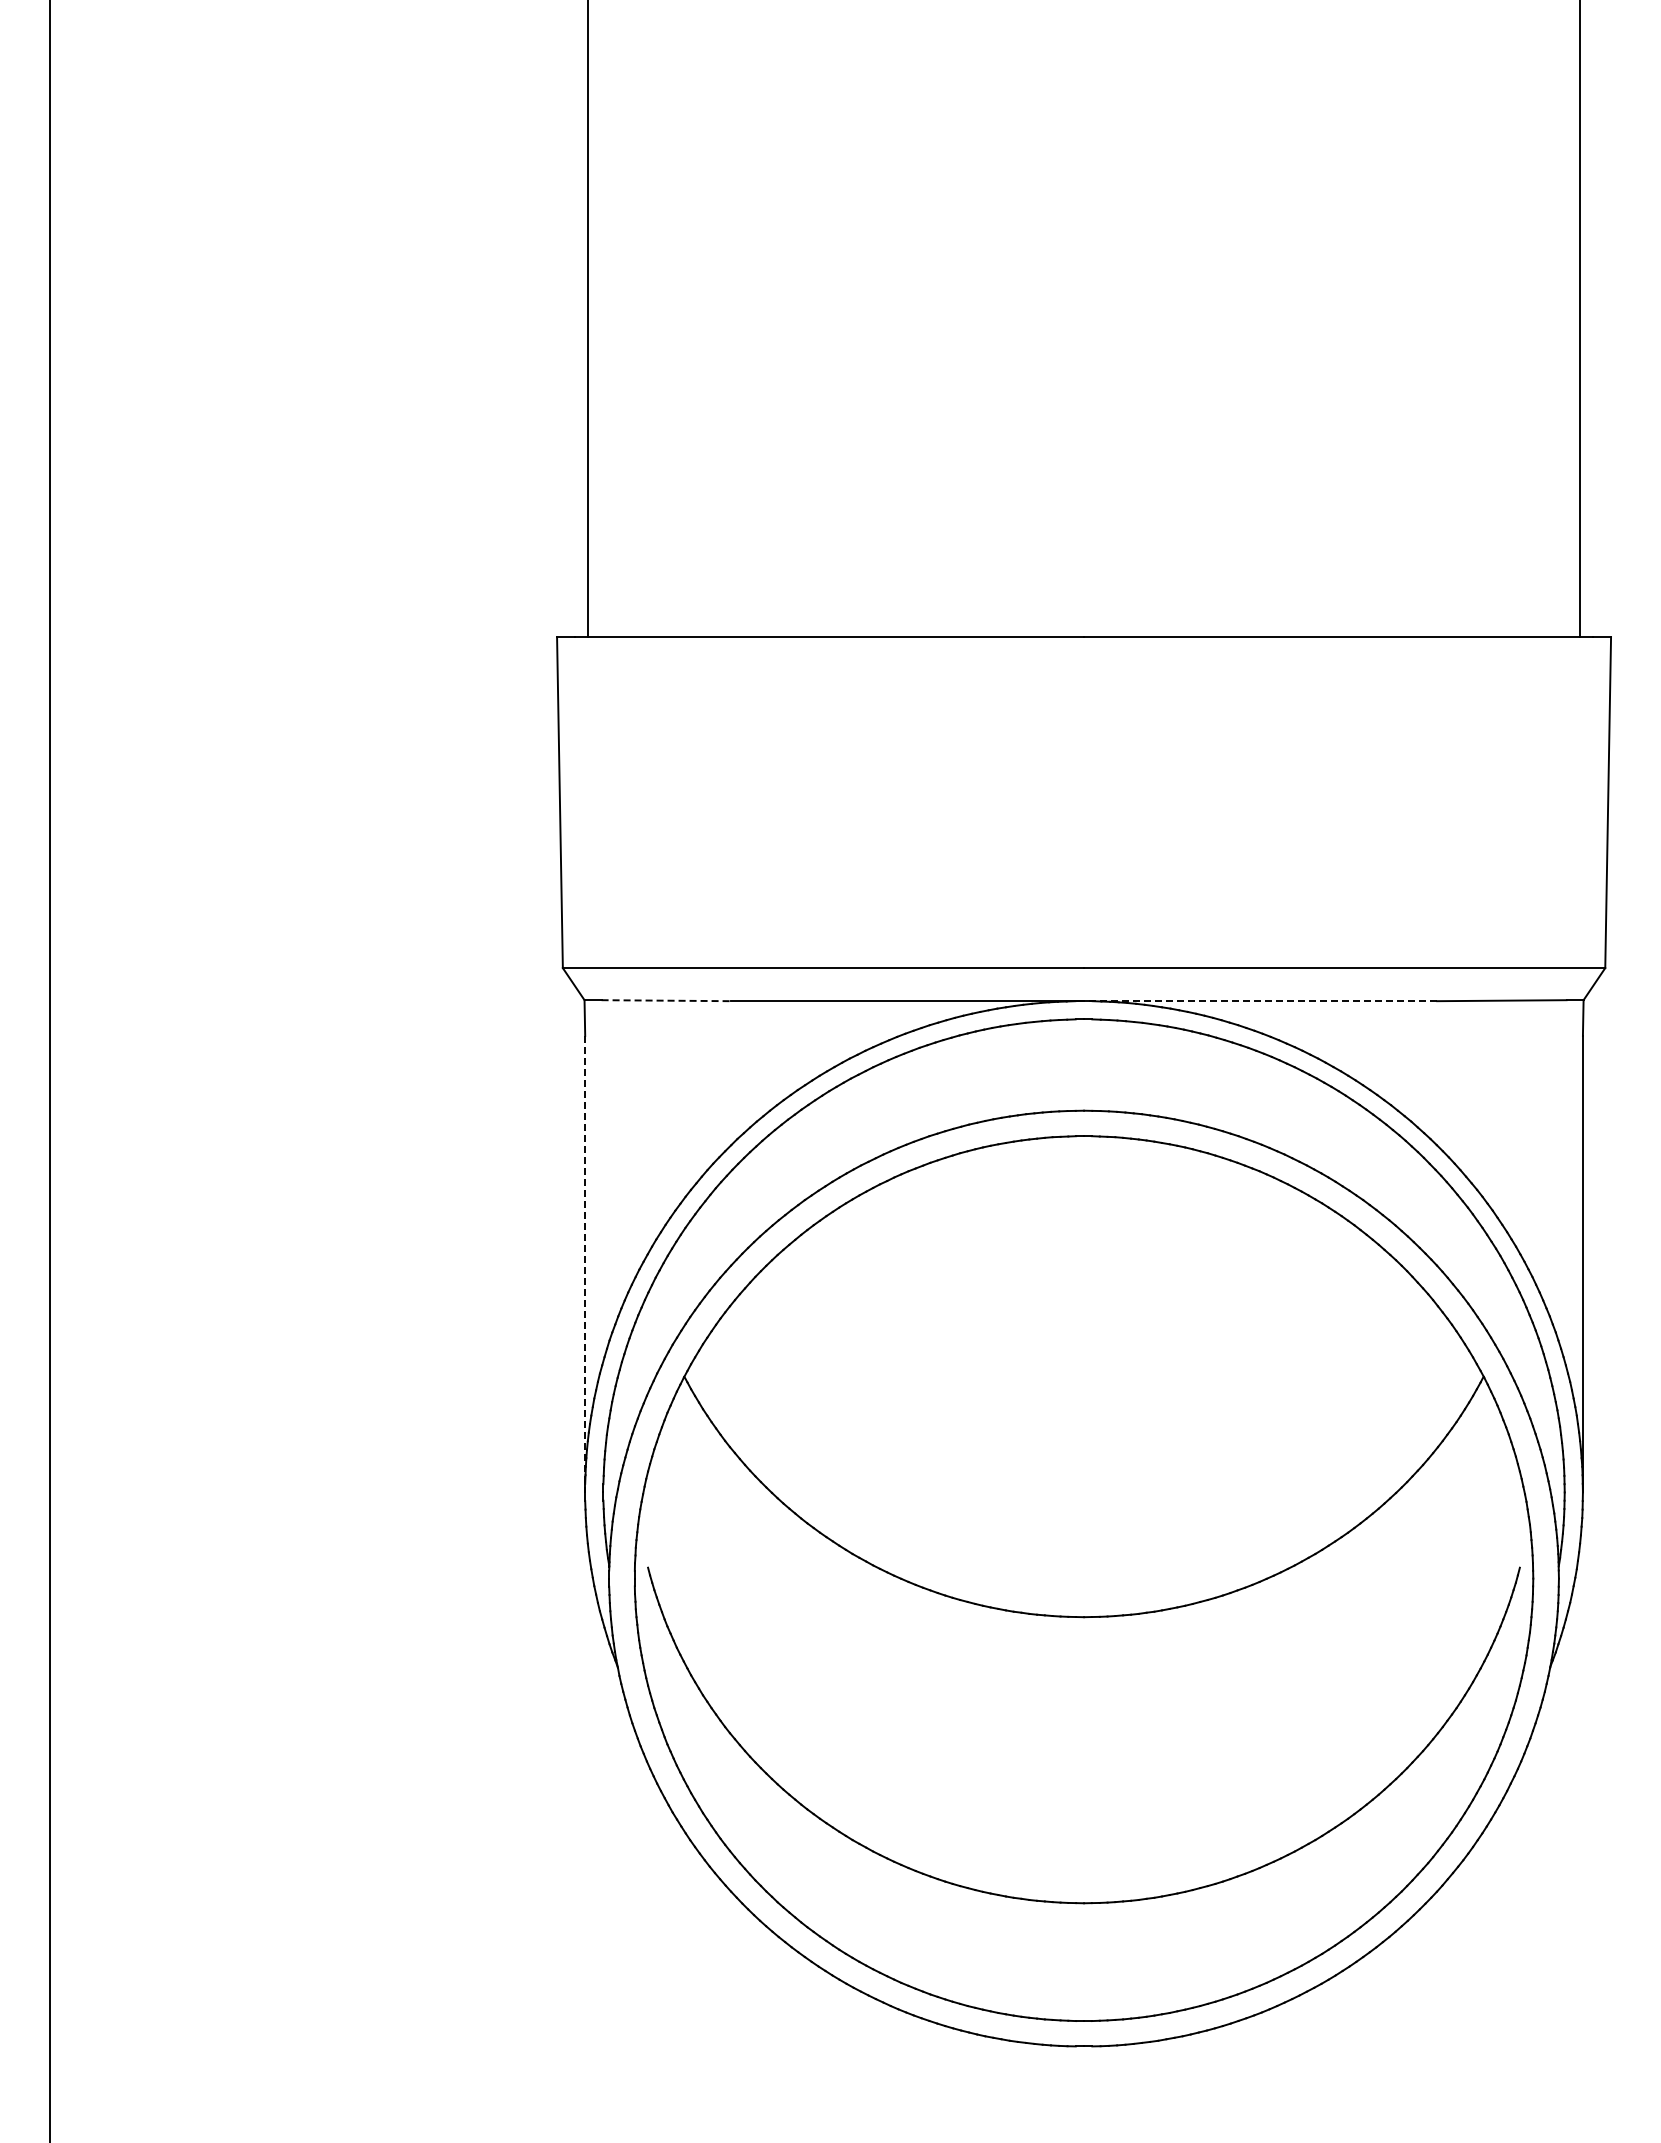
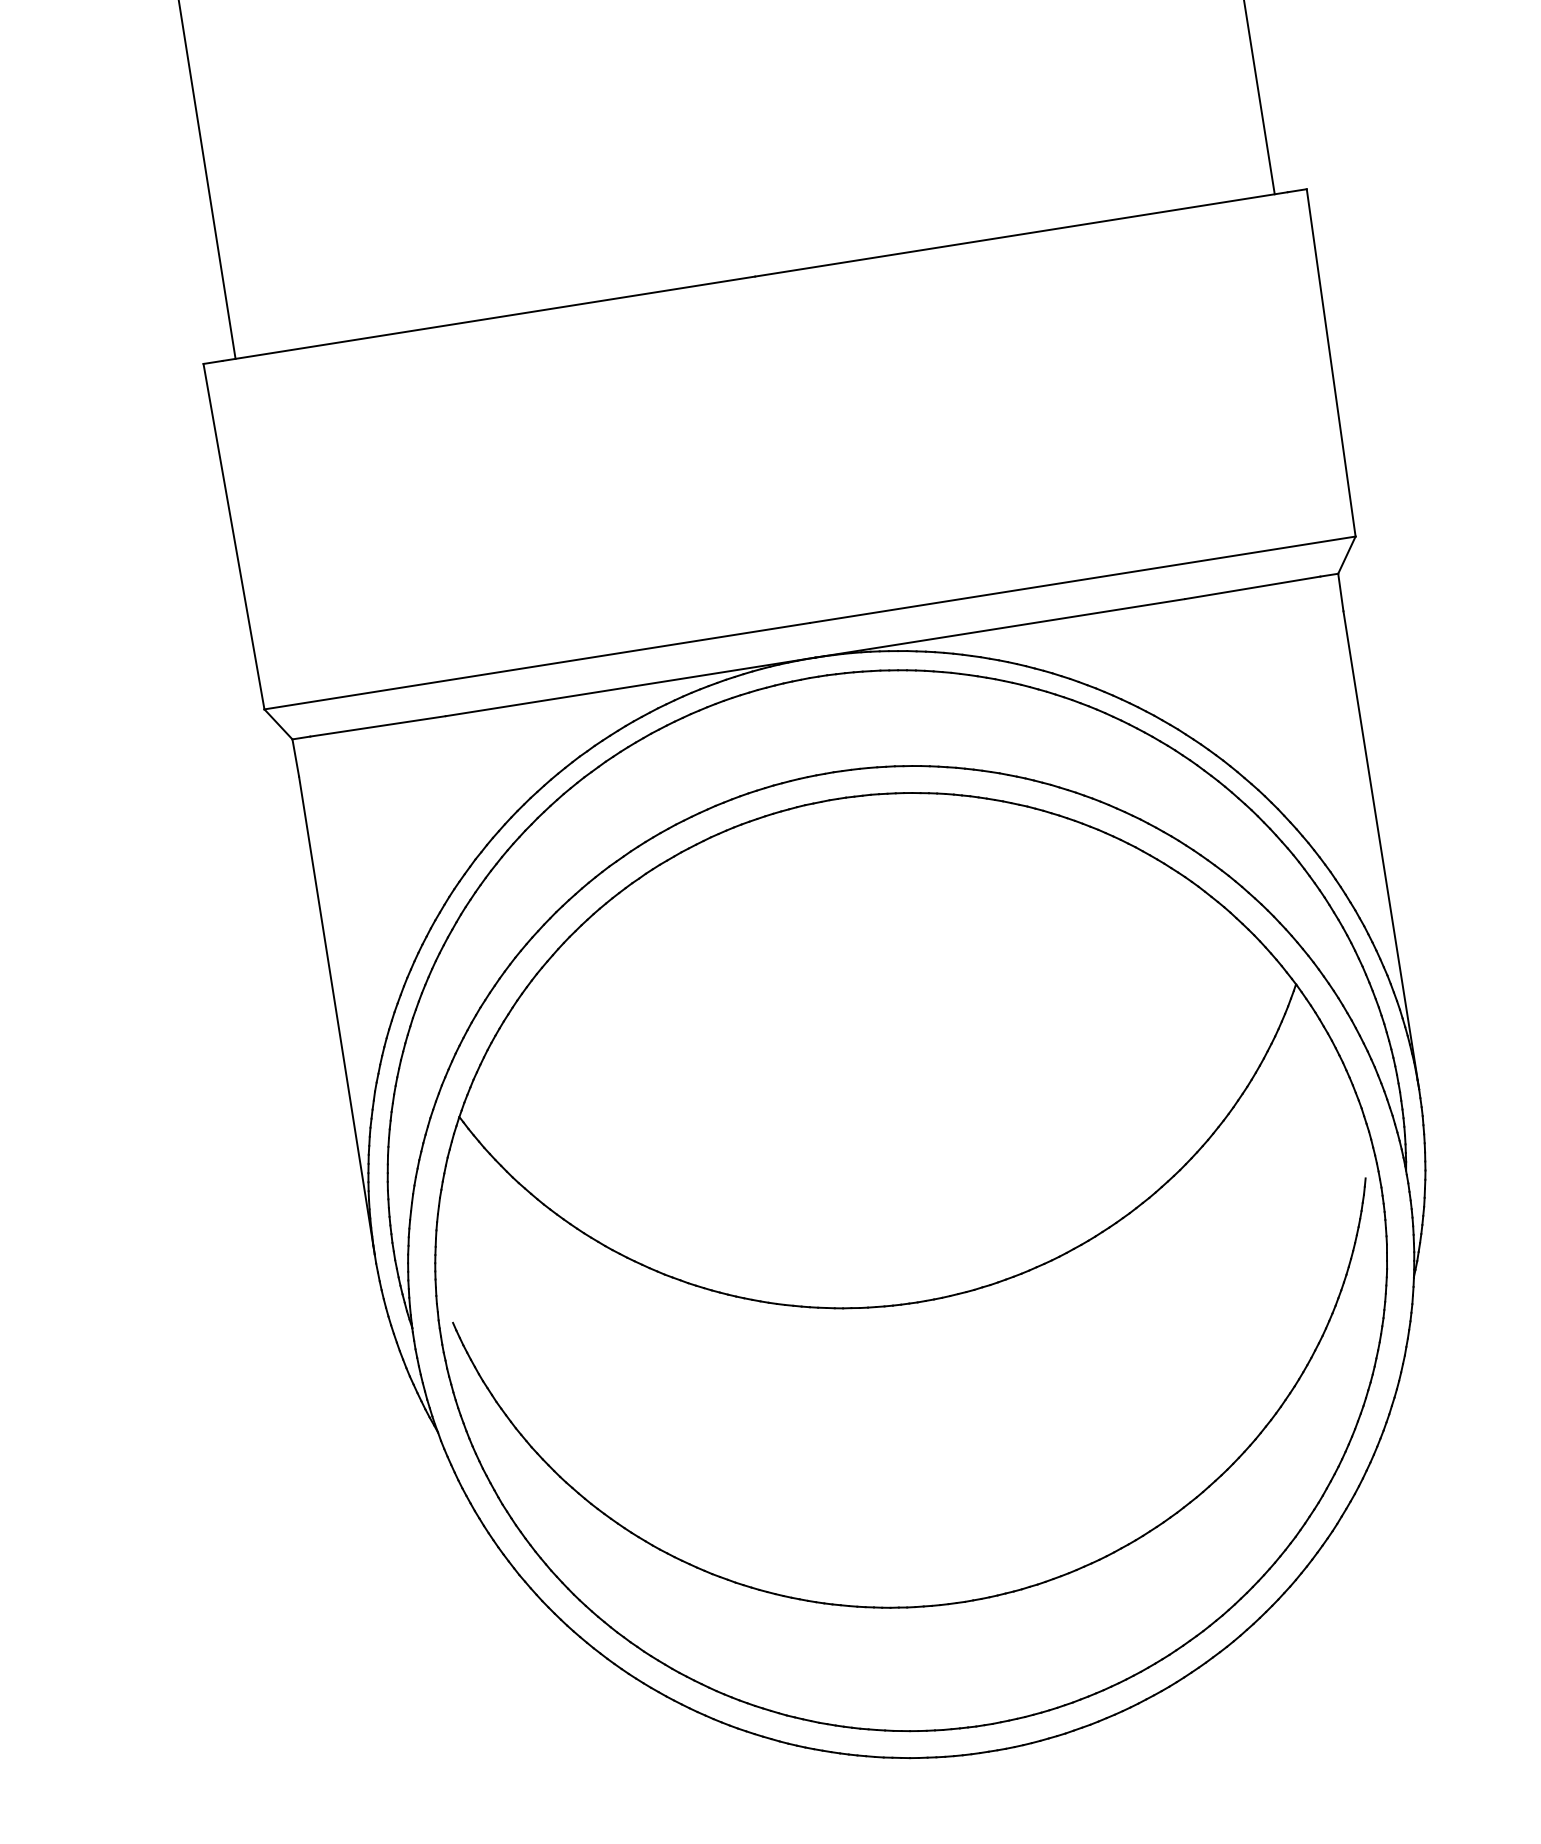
line: (666, 1000) -> (378, 726), dashed -> solid
line: (1260, 1001) -> (1000, 628), dashed -> solid
line: (585, 1264) -> (337, 1015), dashed -> solid

